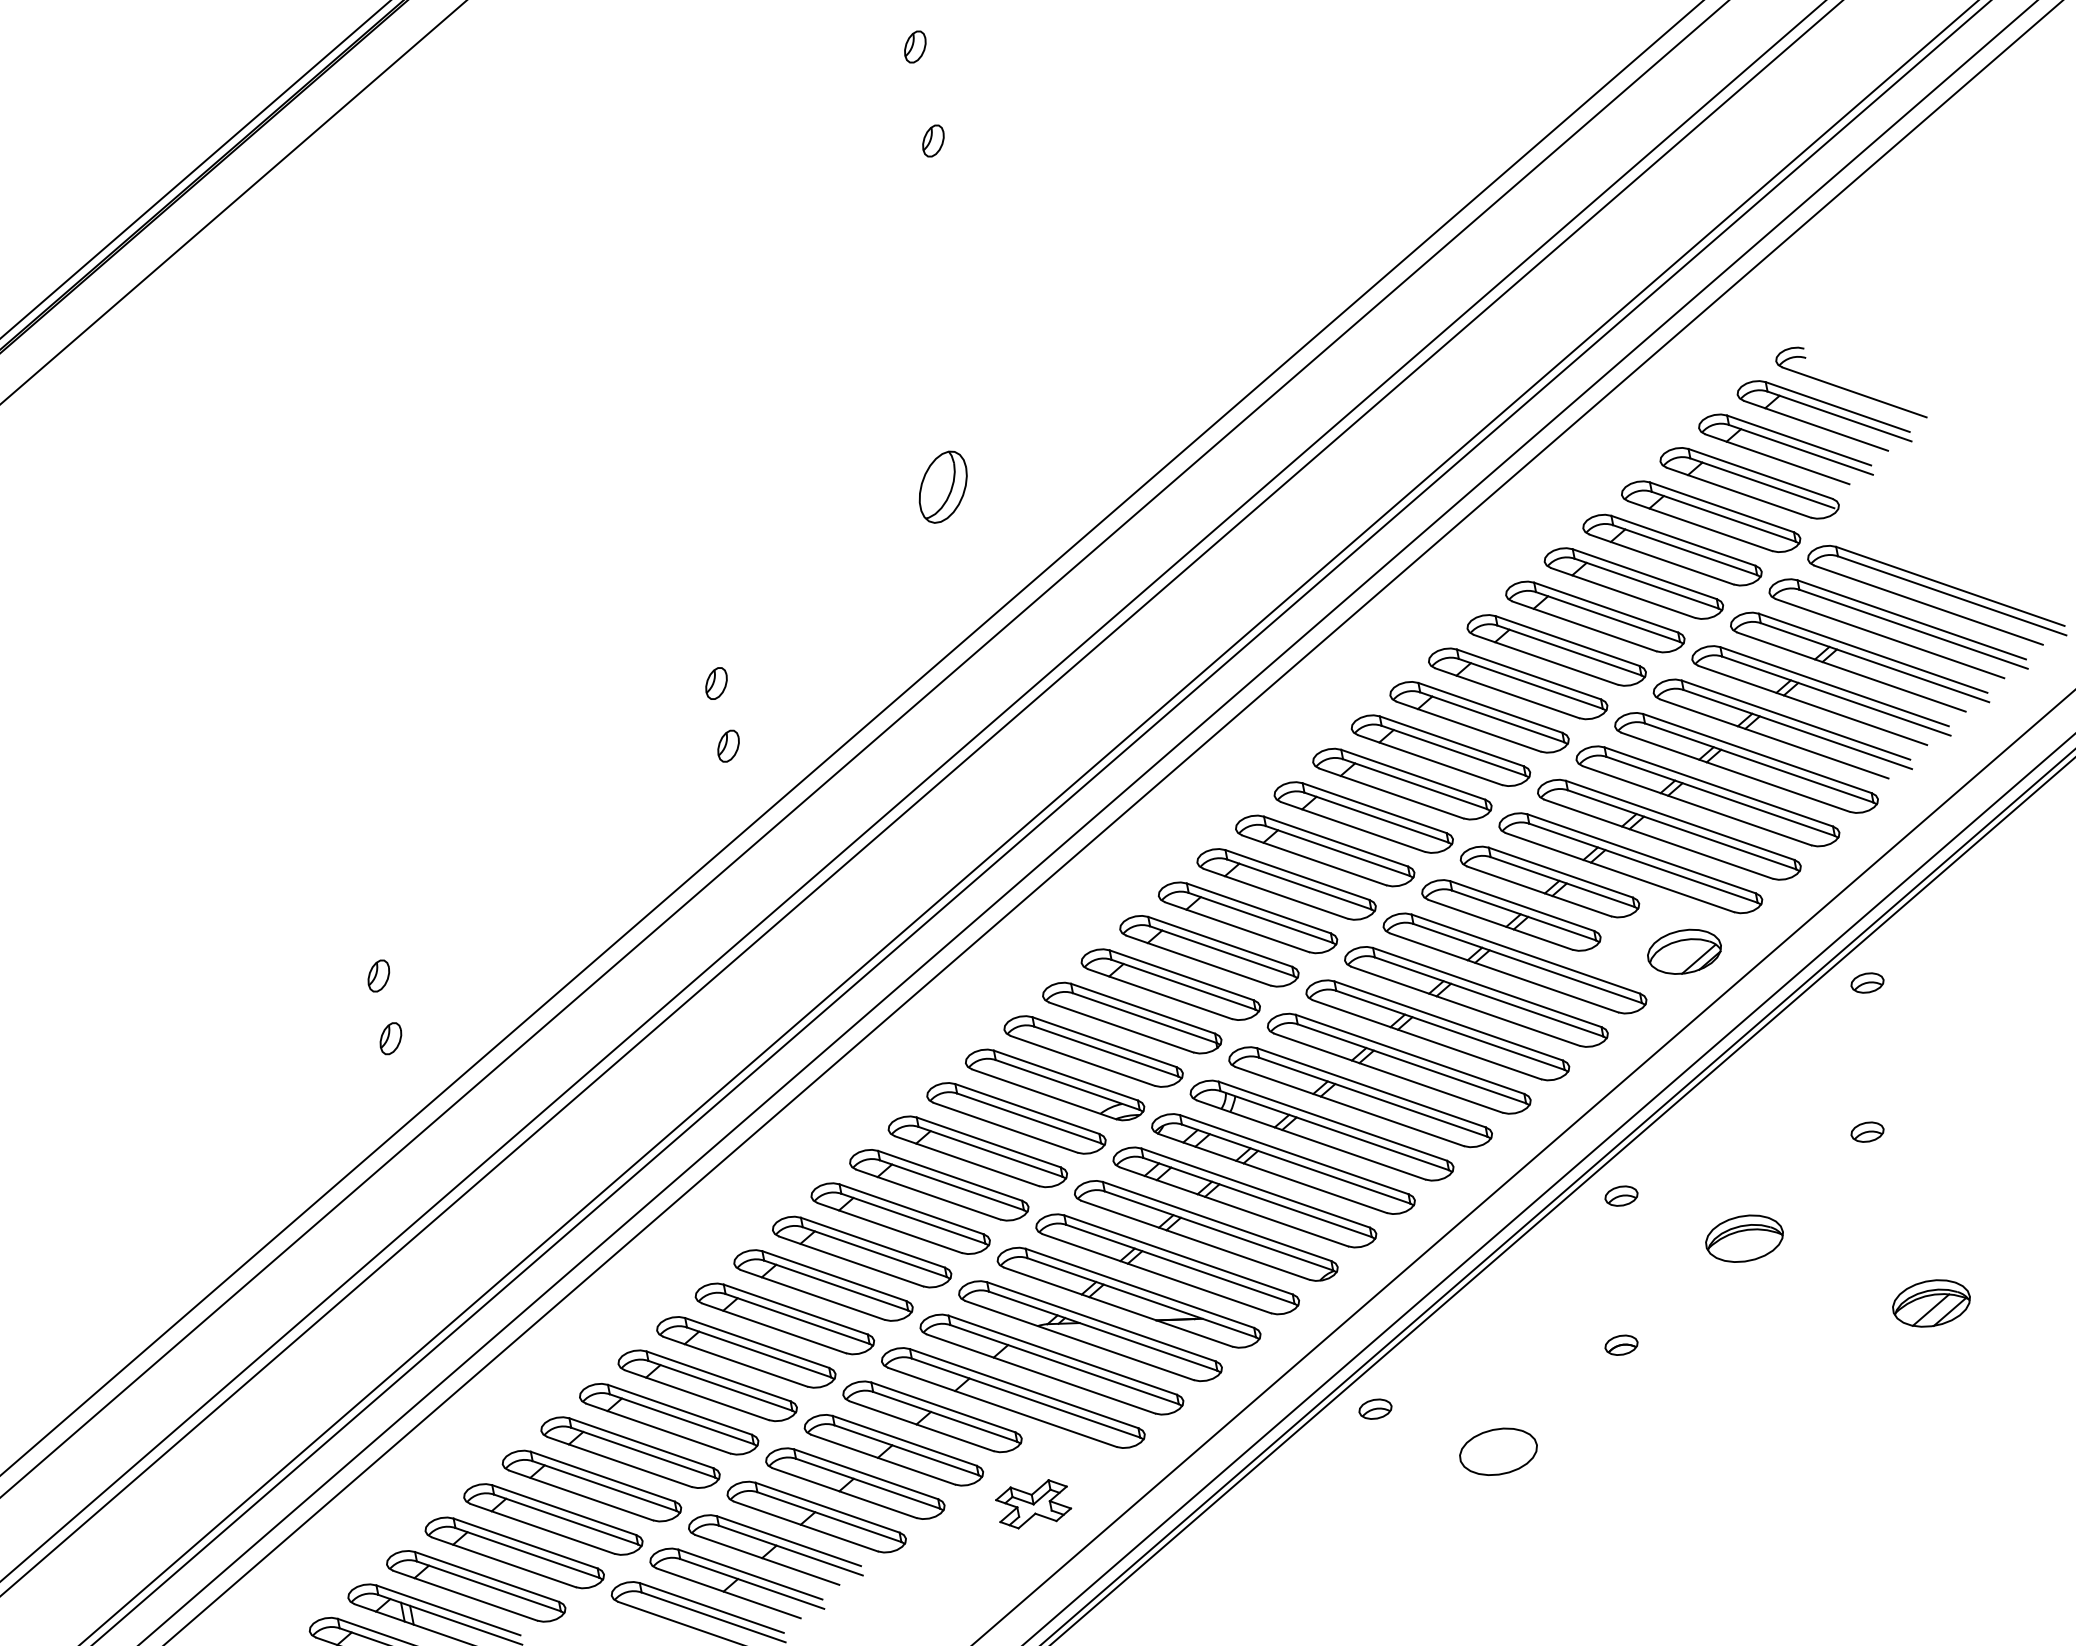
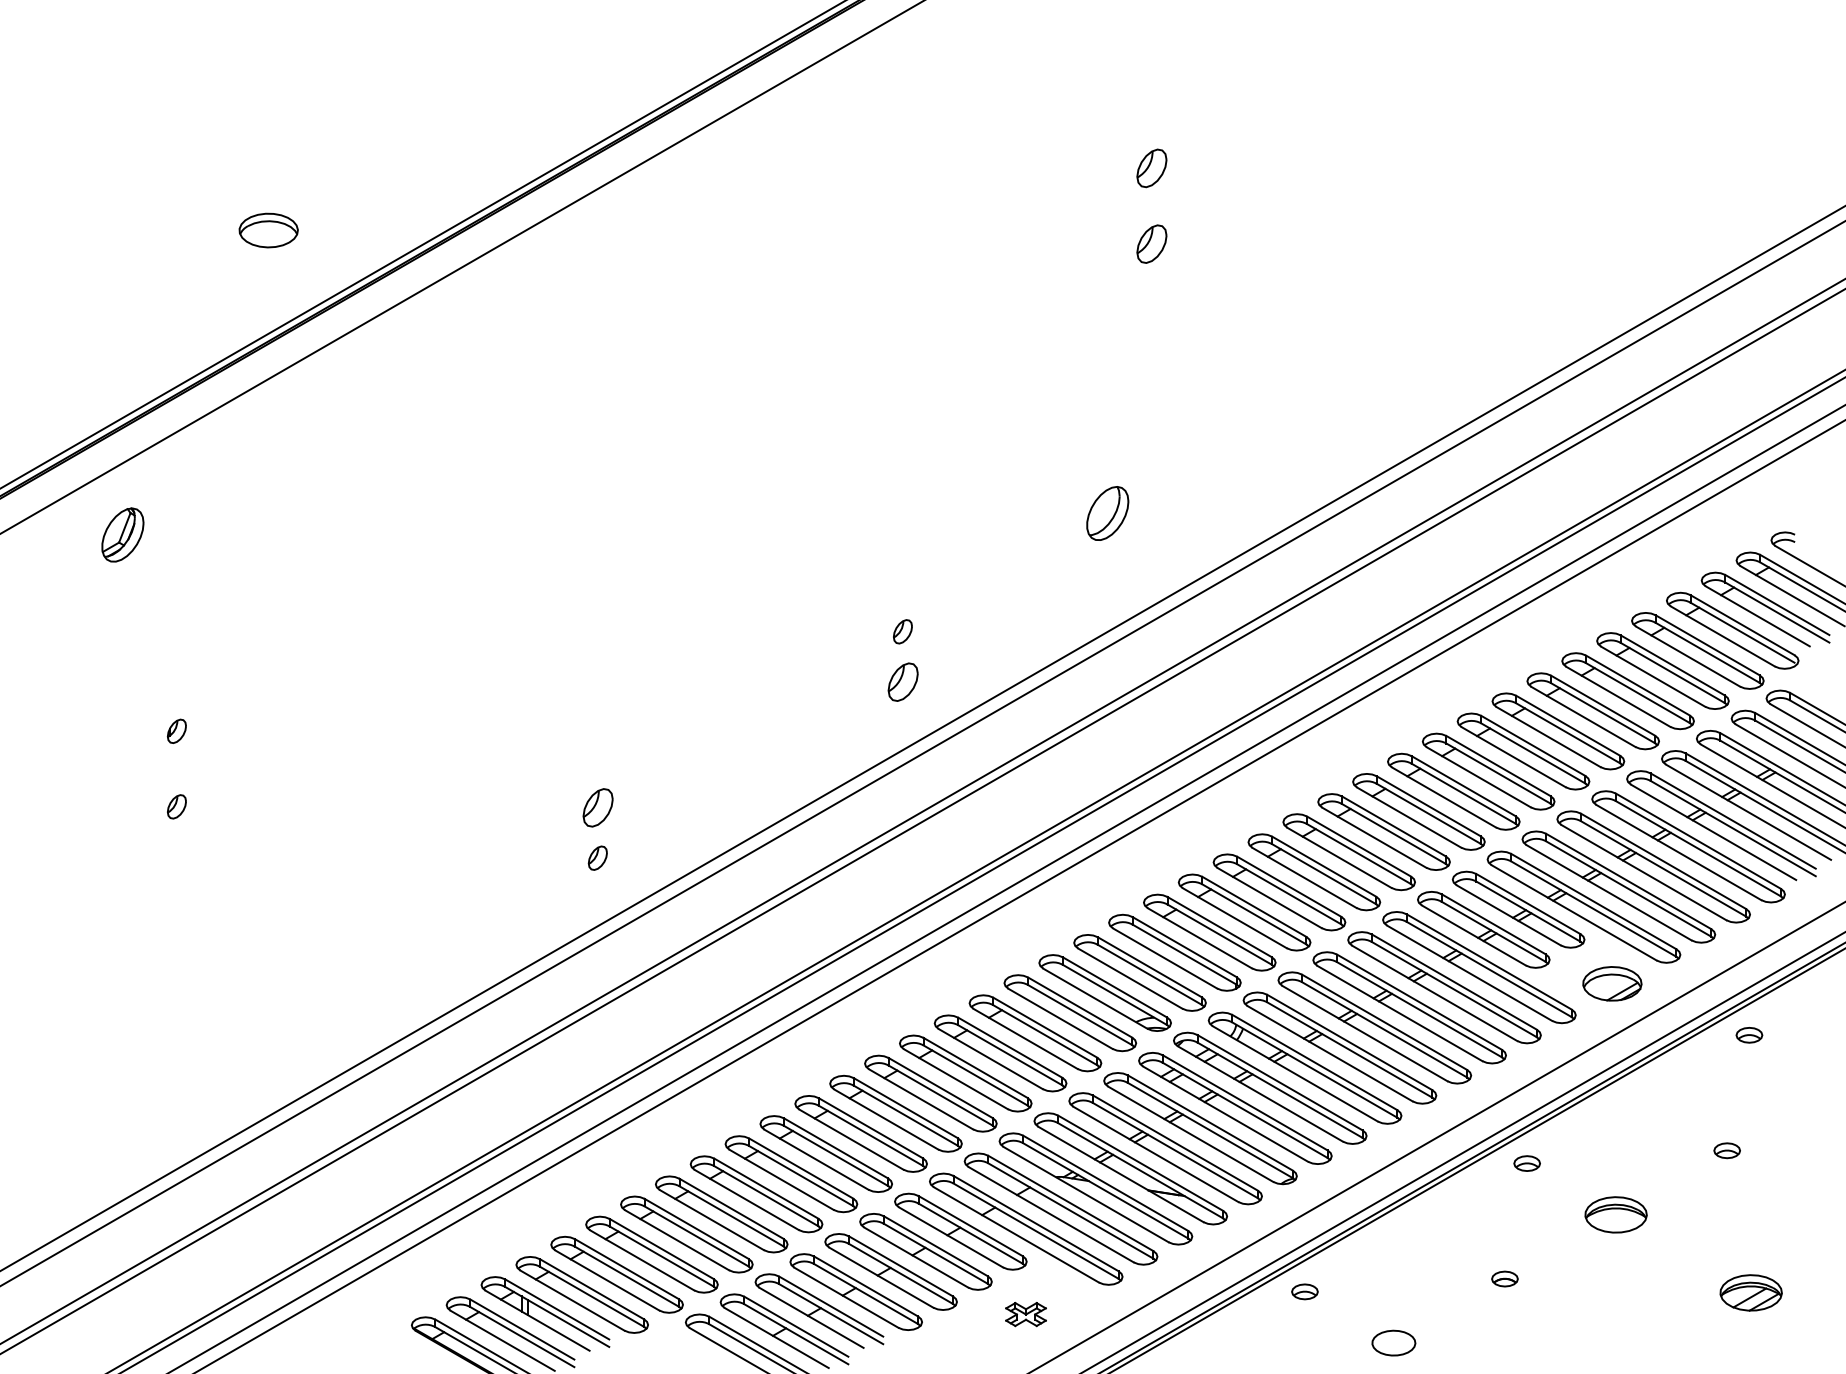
part: (914, 46) -> (1151, 168), size x1.6
part: (932, 140) -> (1151, 243), size x1.6
part: (727, 745) -> (902, 681), size x1.6
part: (378, 975) -> (597, 807), size x1.6
part: (1497, 1451) -> (1393, 1342), size x0.7
part: (1032, 1504) -> (1025, 1314), size x0.7

